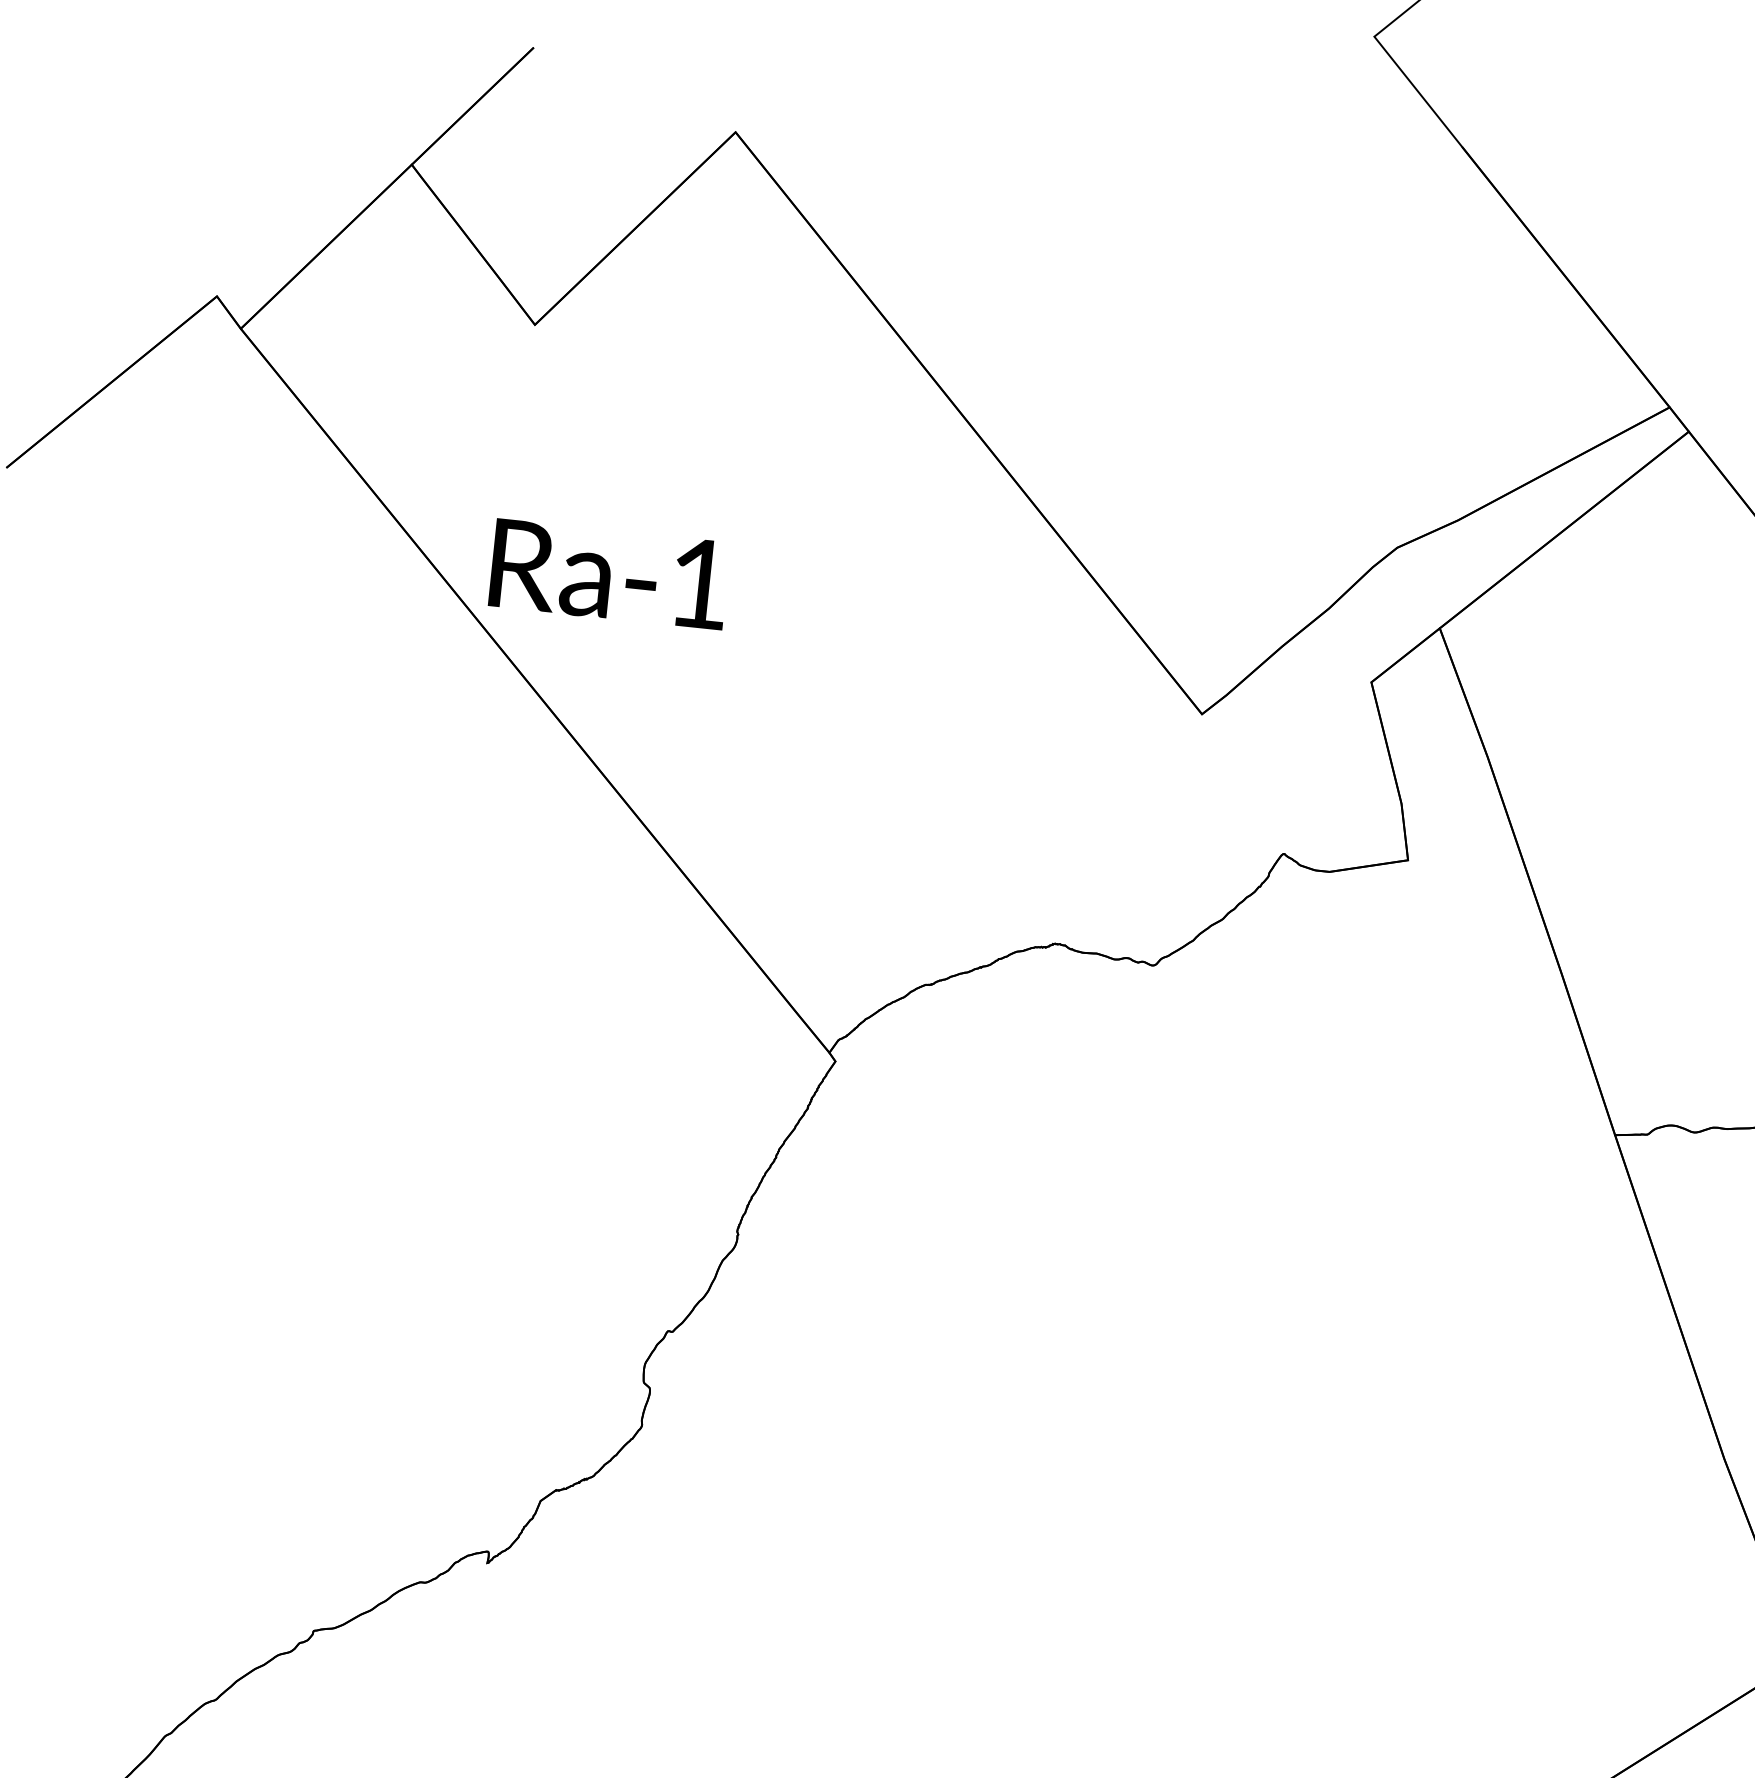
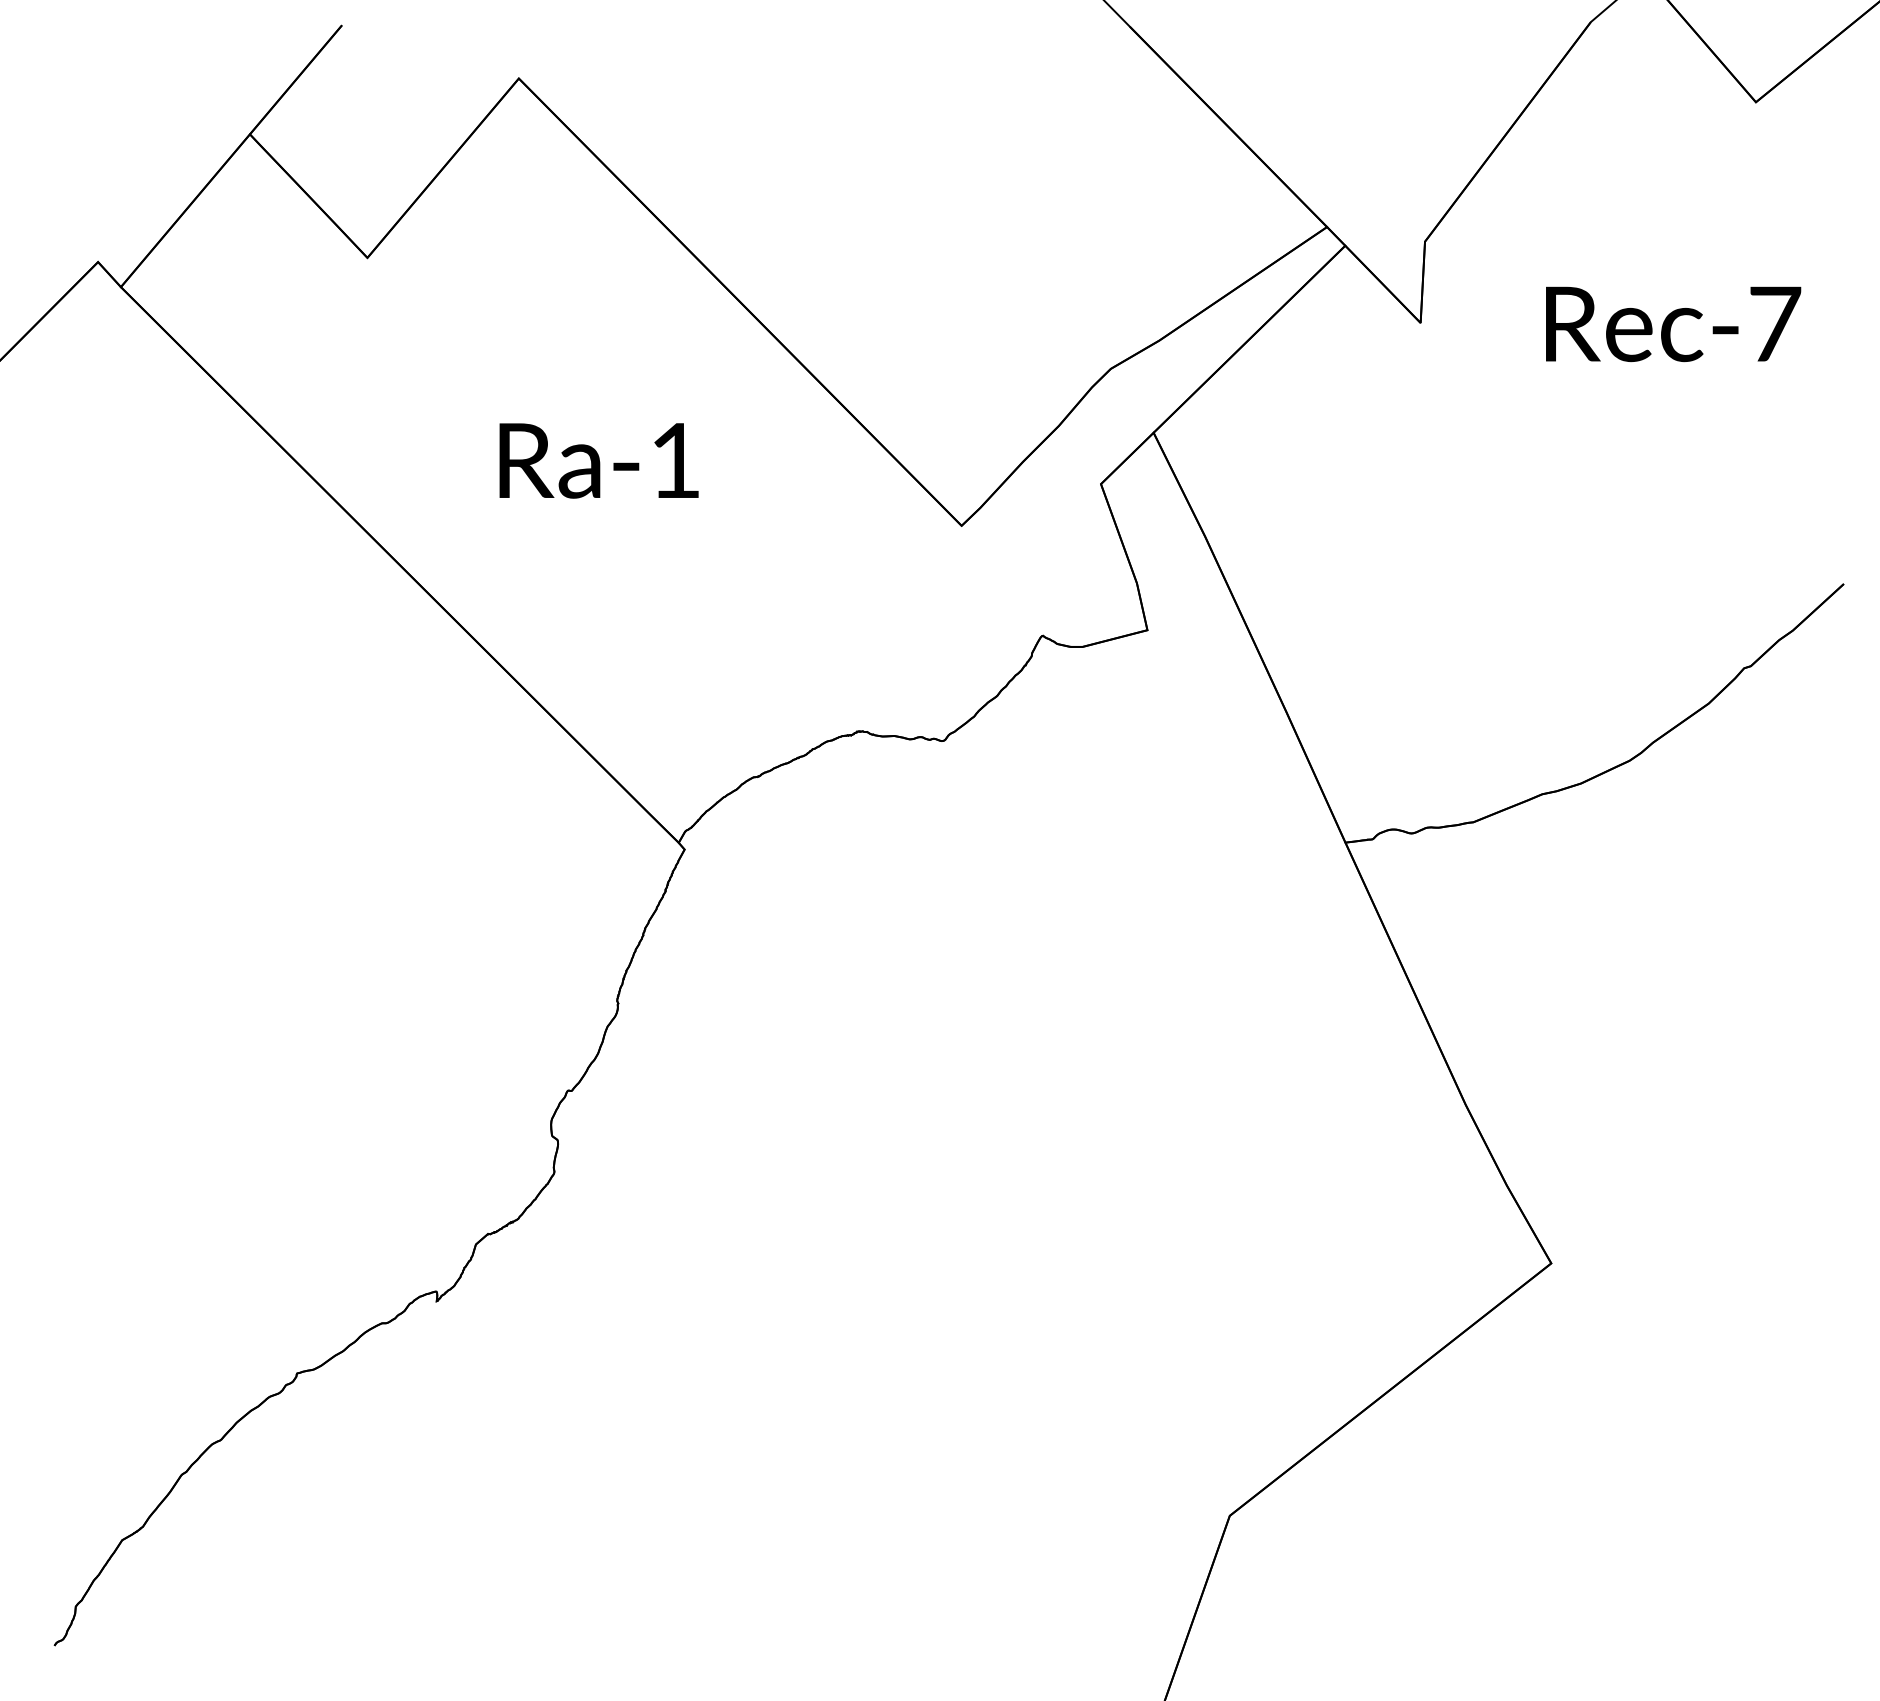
text: (608, 574) -> (598, 460), moved

